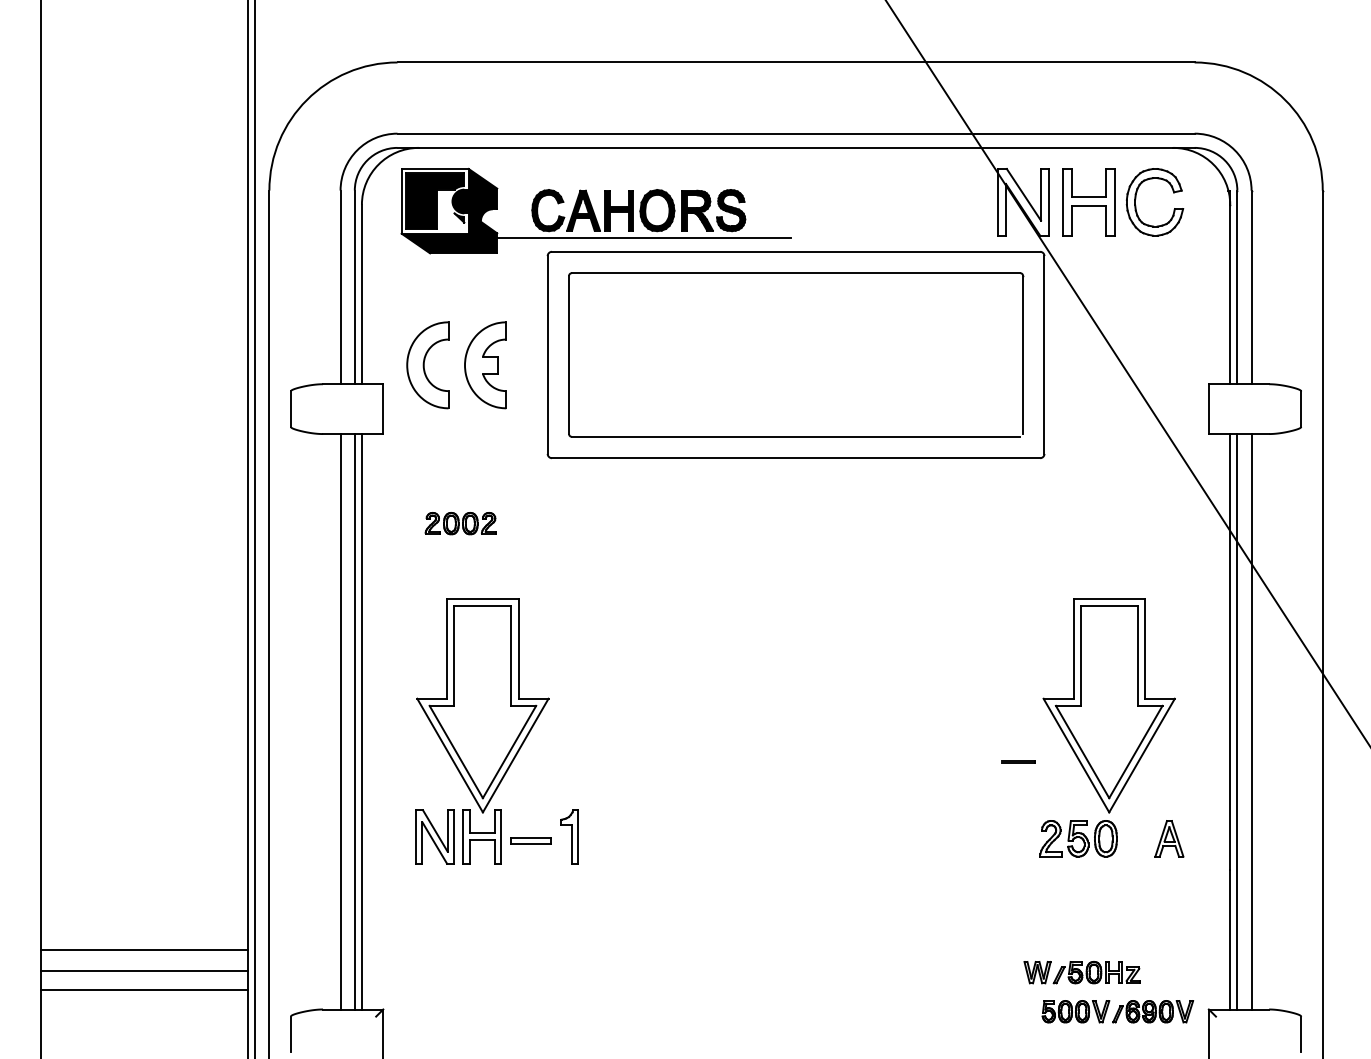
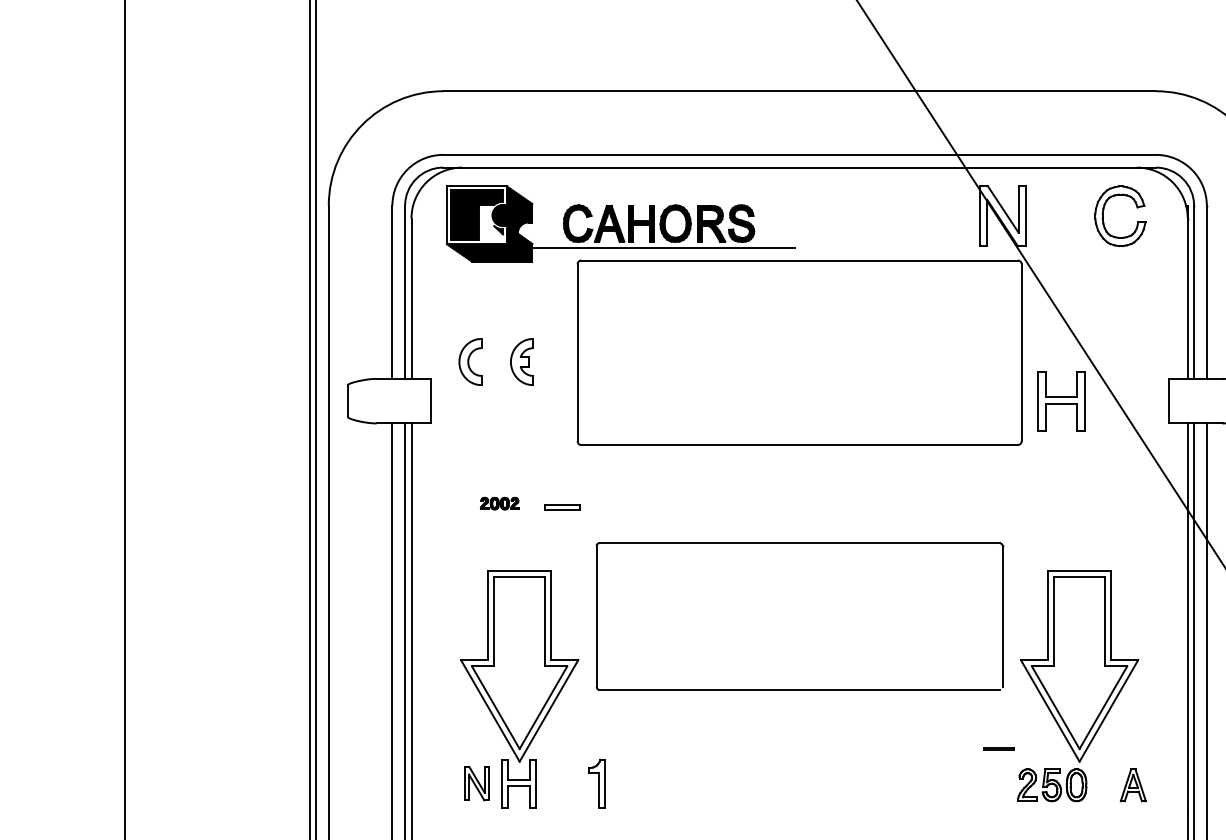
part: (1088, 202) -> (1061, 401), moved
part: (796, 273) -> (799, 543), moved
part: (427, 365) -> (470, 362), size x0.6
part: (485, 365) -> (521, 362), size x0.6
part: (460, 523) -> (499, 503), size x0.6
line: (1018, 761) -> (998, 748), moved
part: (434, 836) -> (476, 783), size x0.7
part: (530, 840) -> (562, 506), moved

